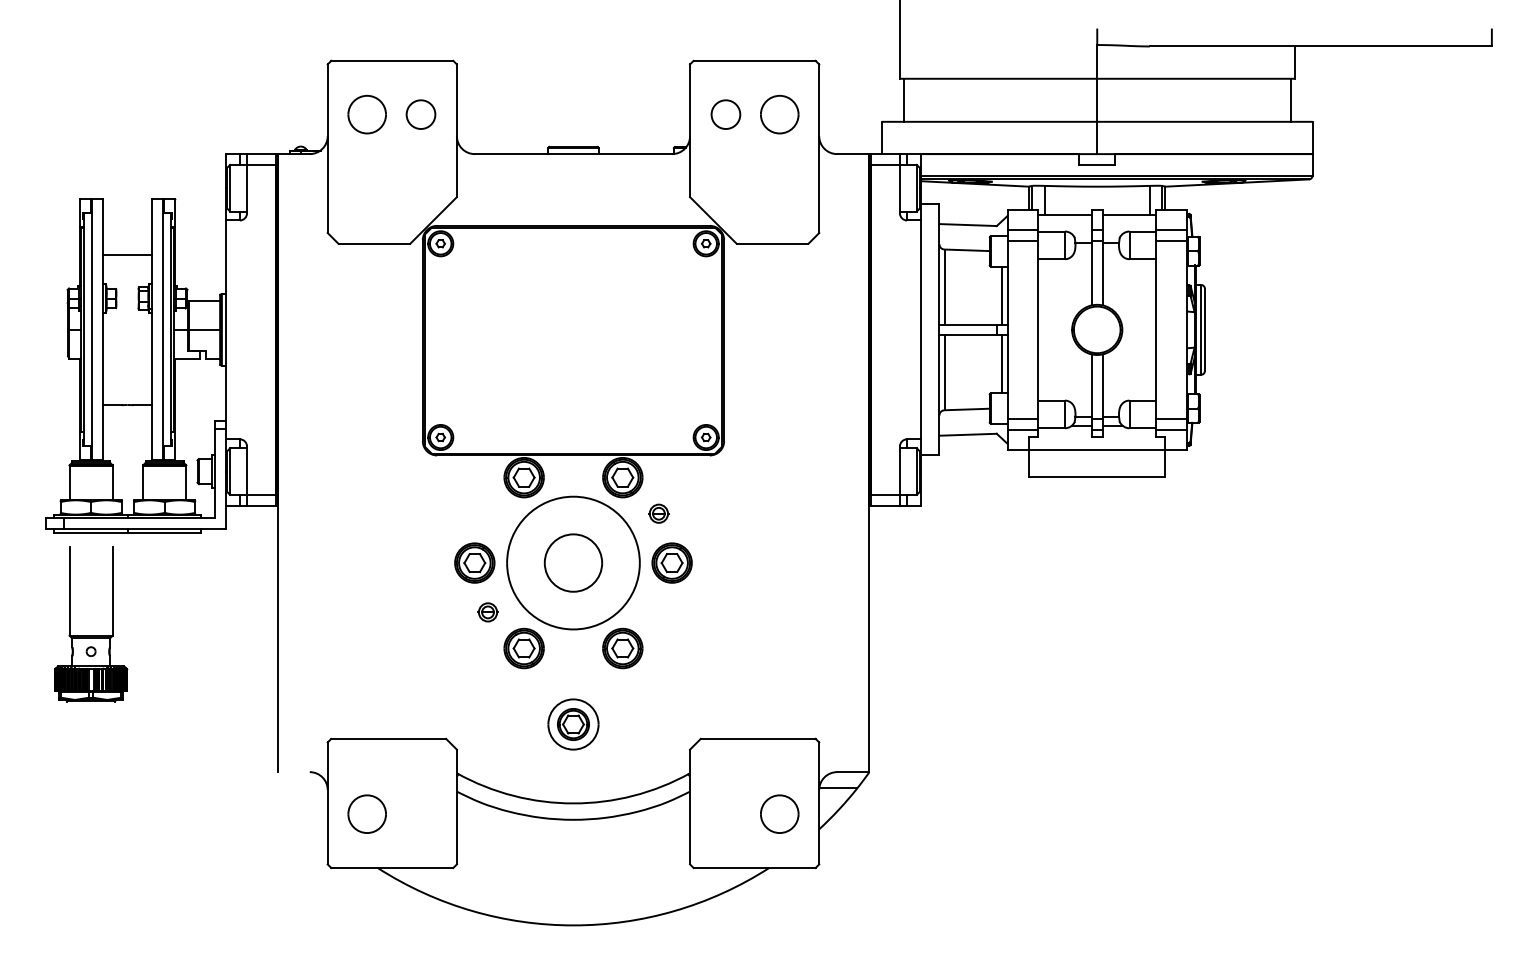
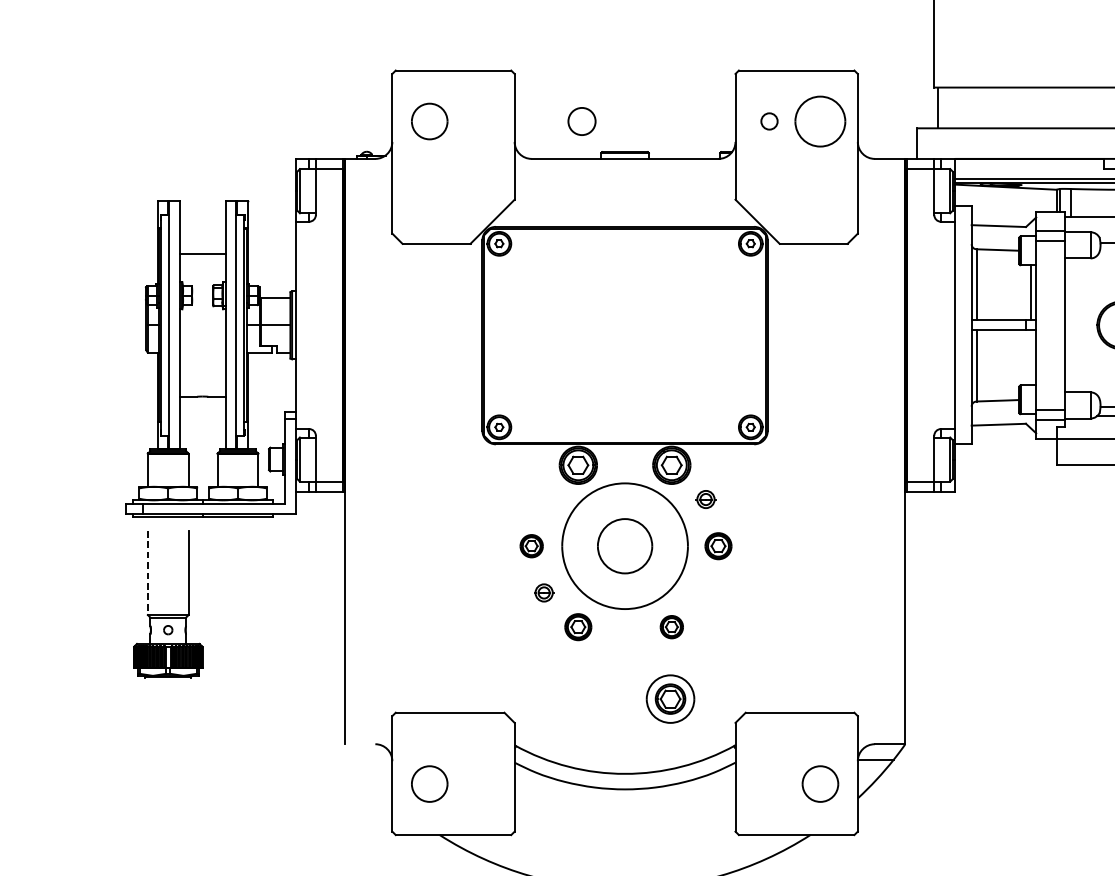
circle: (420, 114) -> (581, 121), moved
circle: (725, 114) -> (769, 121), size x0.6
part: (779, 114) -> (820, 121), size x1.4
line: (1002, 364) -> (1031, 358), removed
part: (474, 562) -> (531, 545), size x0.6
part: (671, 562) -> (717, 545), size x0.7
line: (69, 591) -> (147, 573), solid -> dashed
part: (523, 648) -> (577, 627), size x0.7
part: (622, 648) -> (671, 627), size x0.6
part: (573, 724) -> (670, 699), moved

